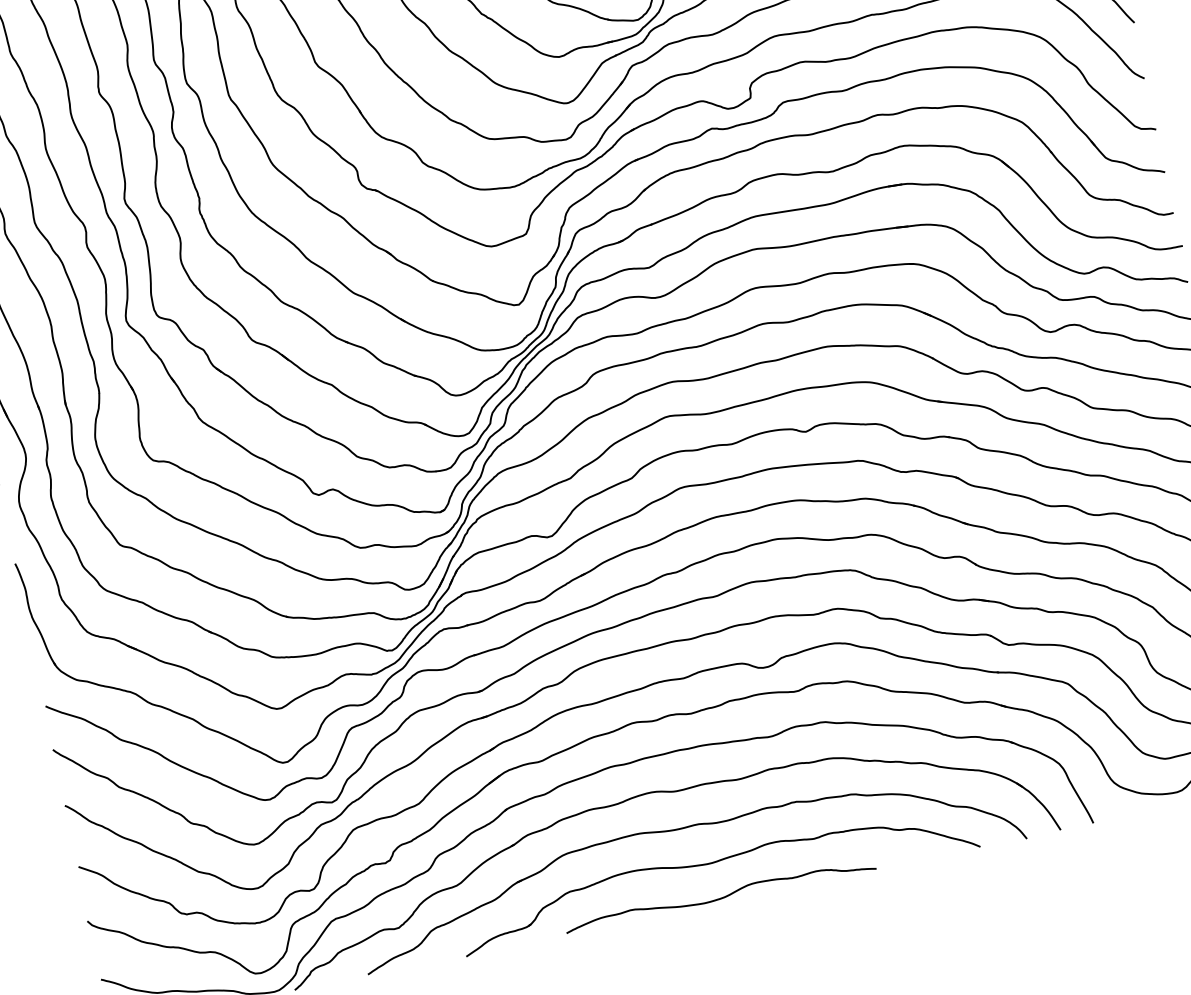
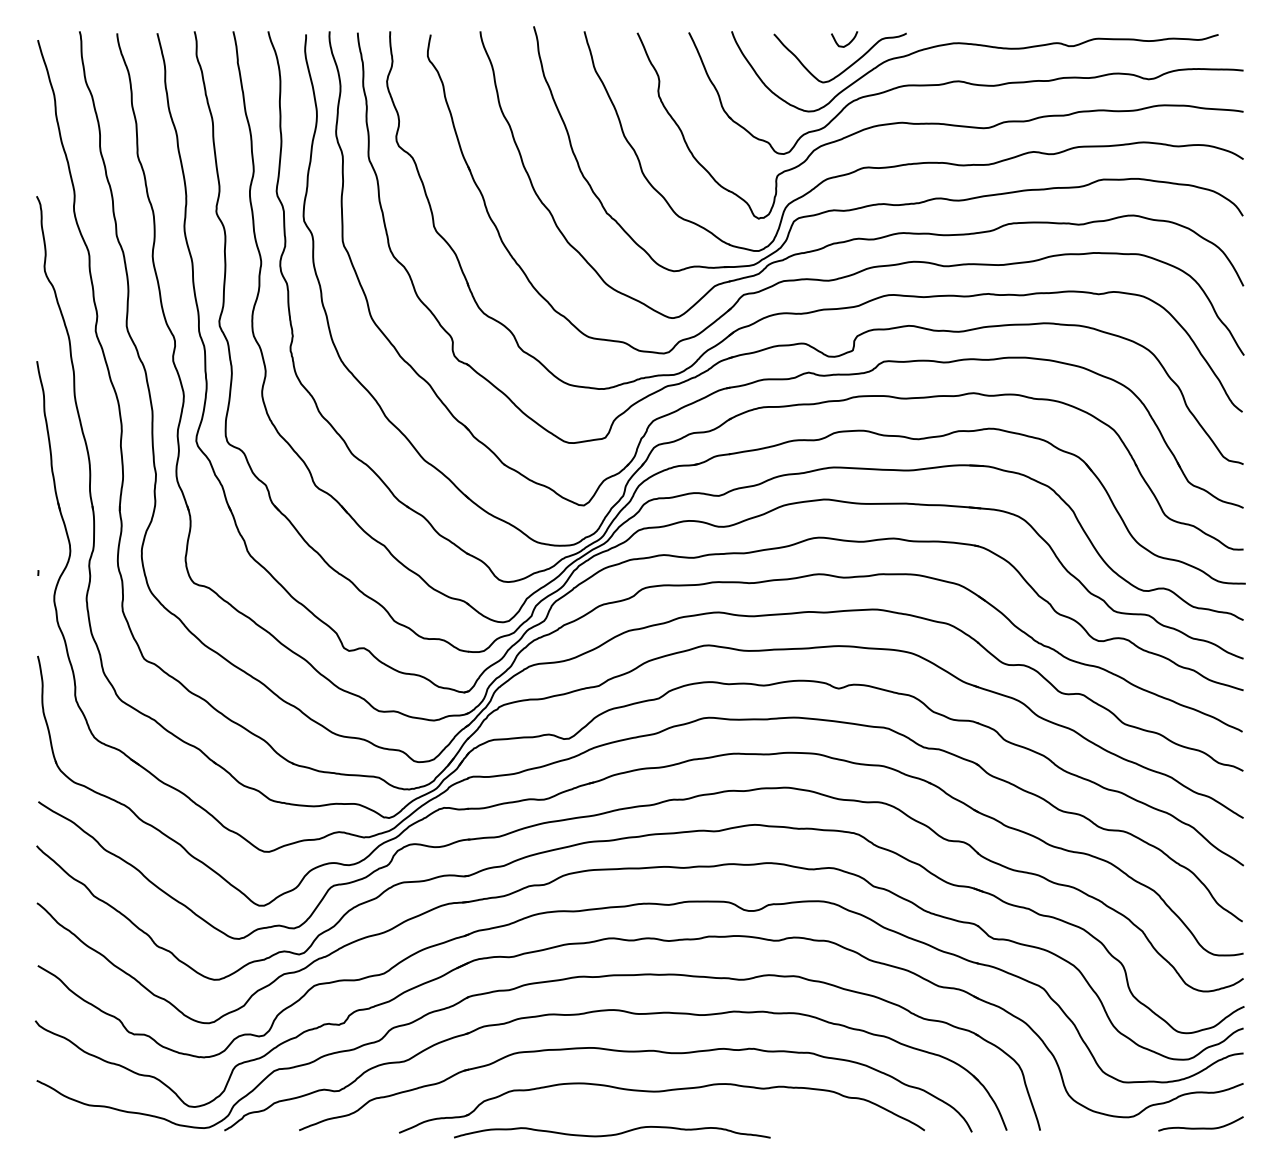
curve: (721, 897) -> (612, 1134), moved

